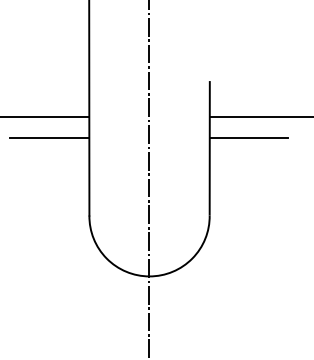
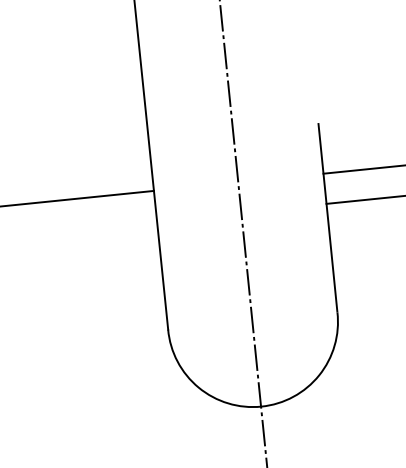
line: (49, 138) -> (100, 226), removed

